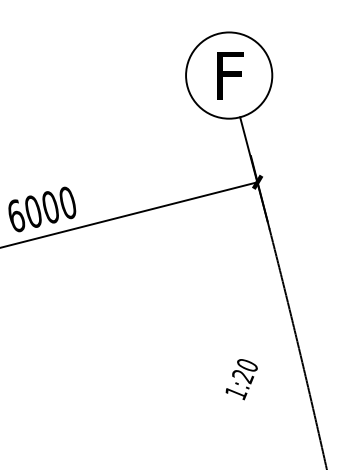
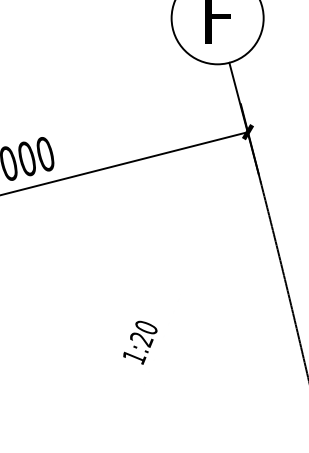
text: (241, 379) -> (140, 342), moved

